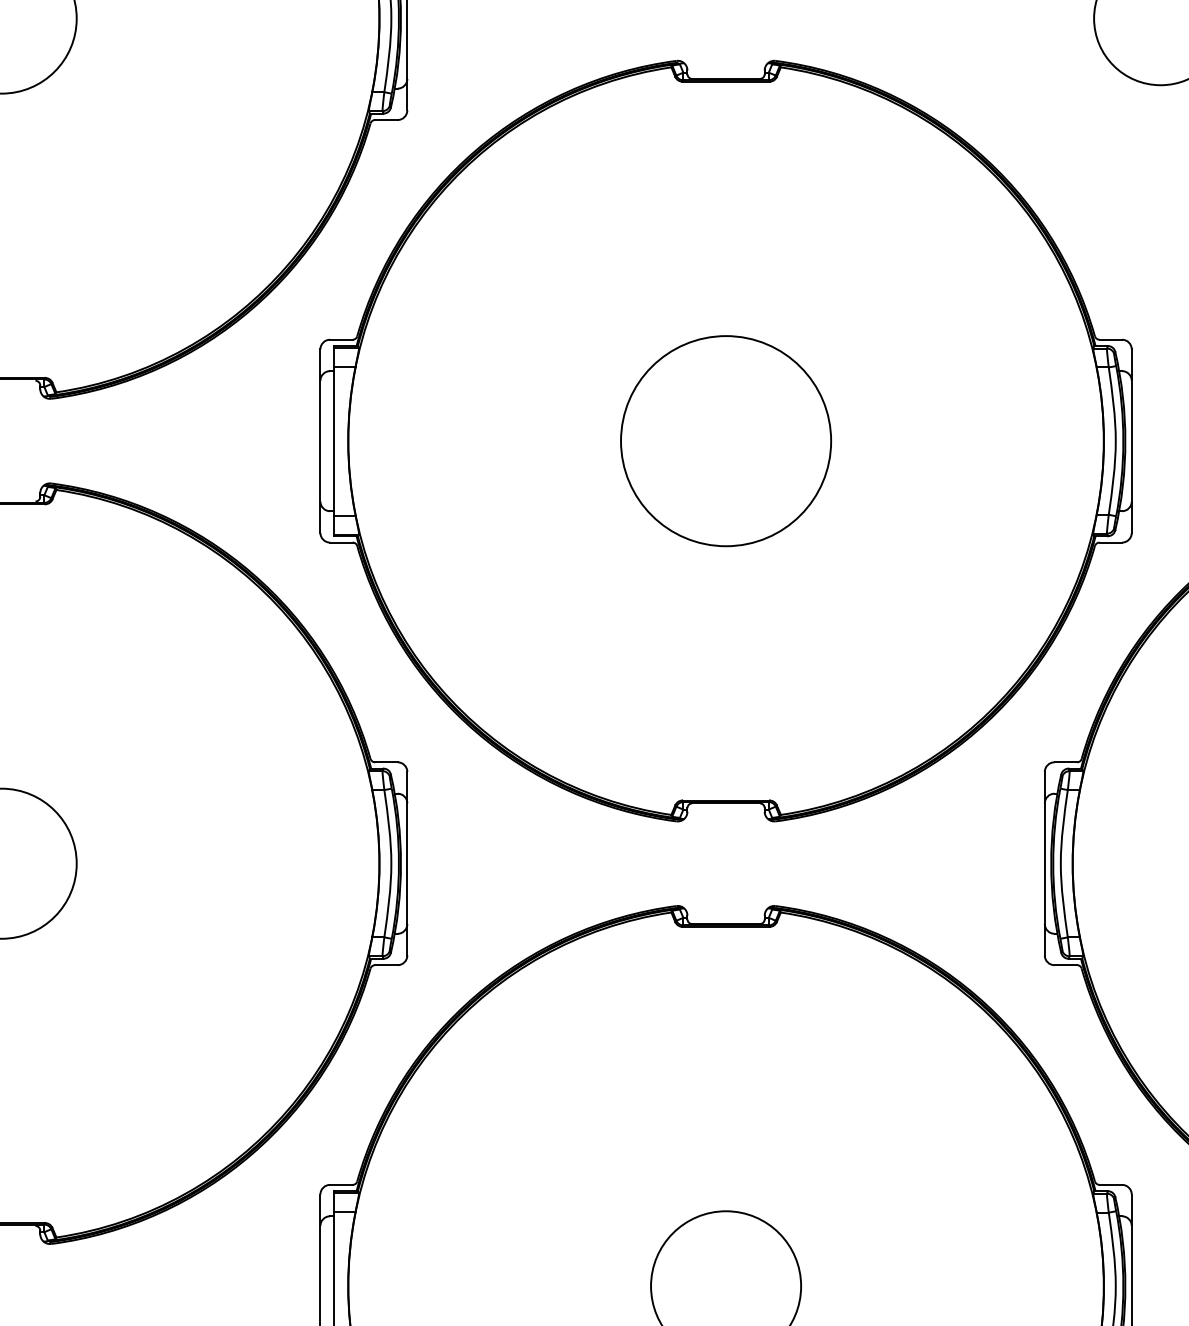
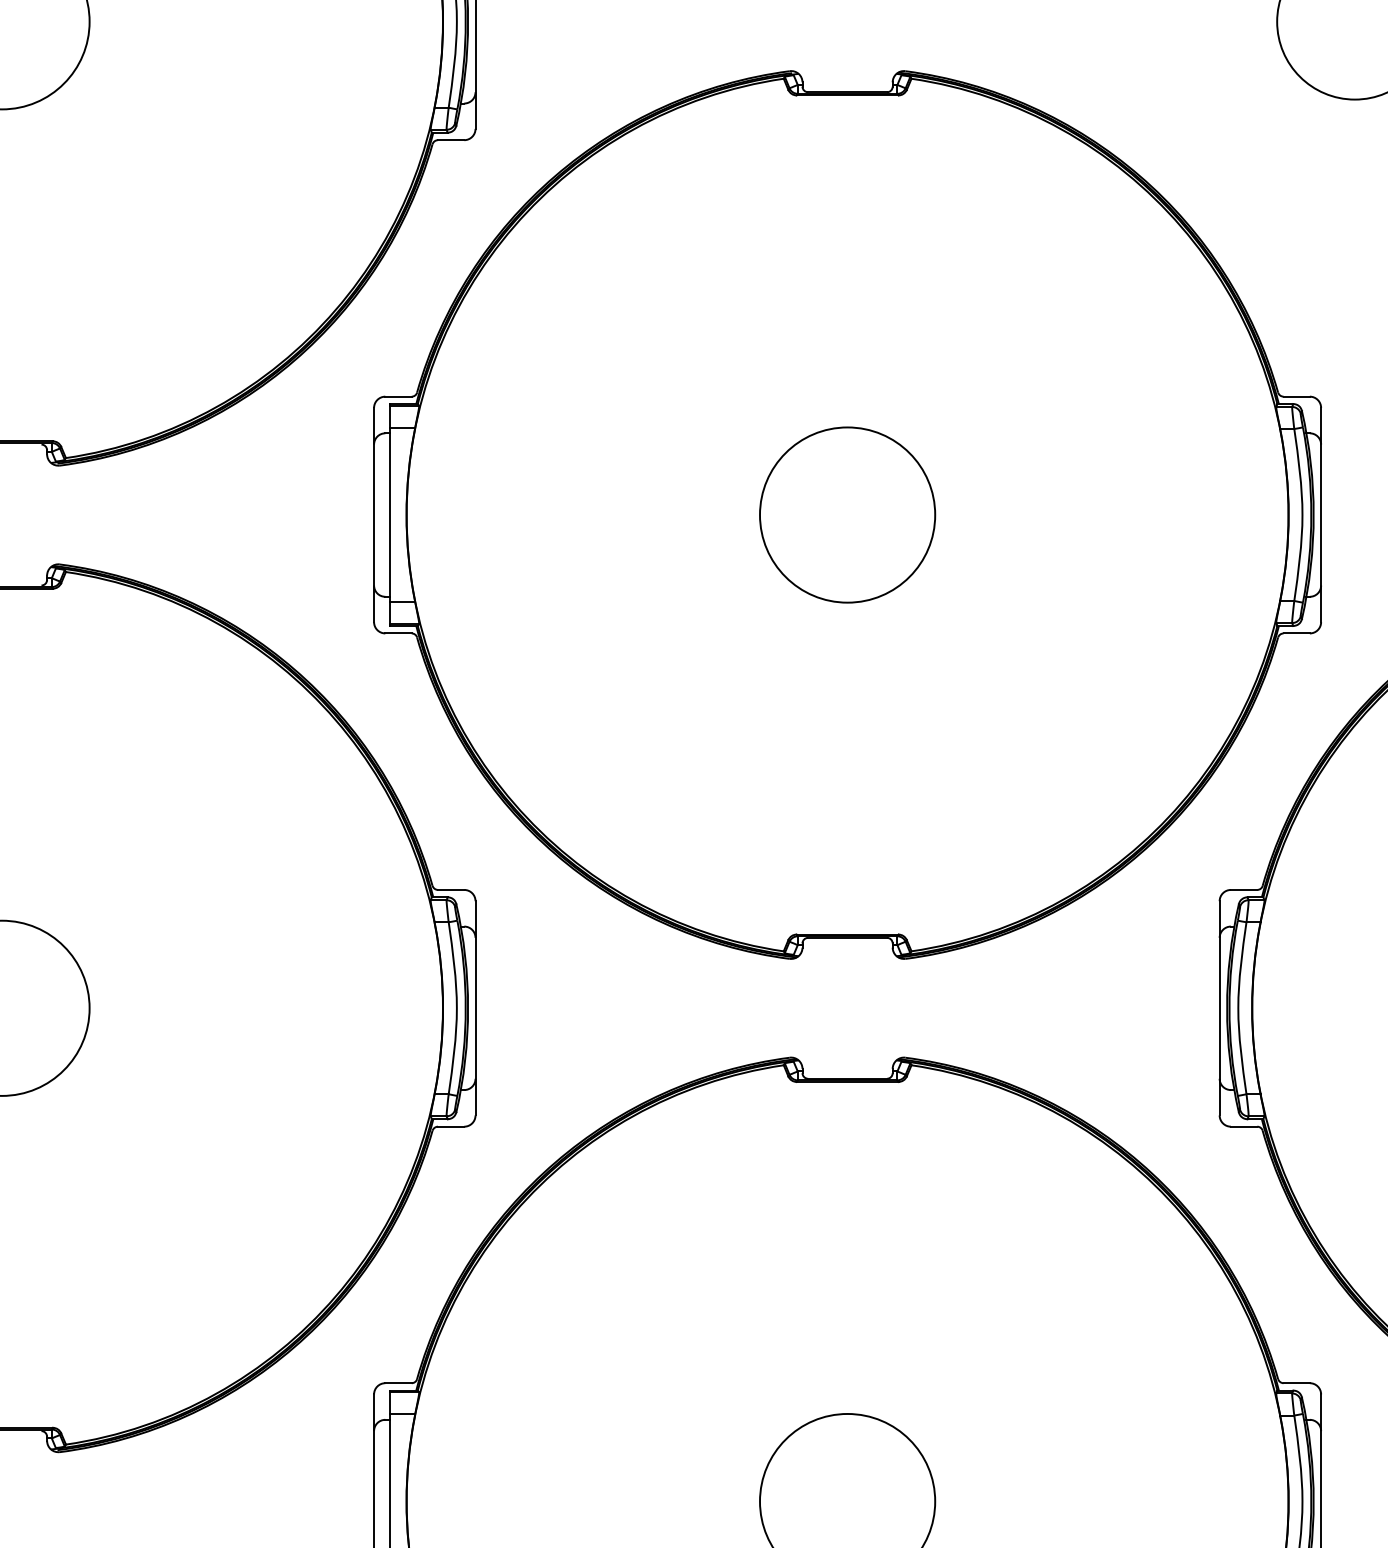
circle: (726, 440) -> (847, 514), size x0.71

